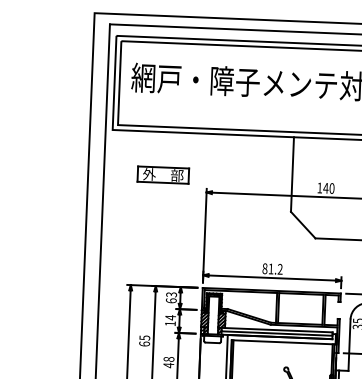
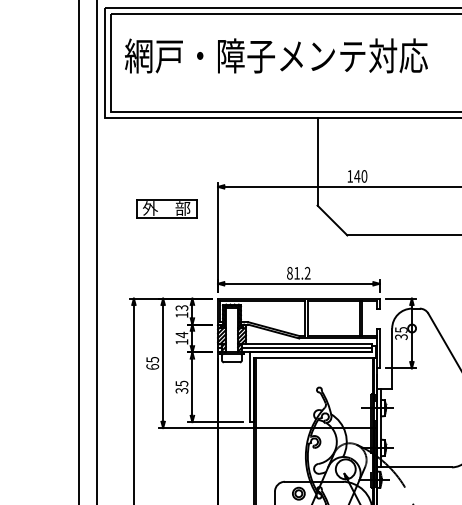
part: (163, 174) -> (166, 208), moved
text: (170, 300) -> (181, 314), 63 -> 13
text: (168, 361) -> (181, 386), 48 -> 35

